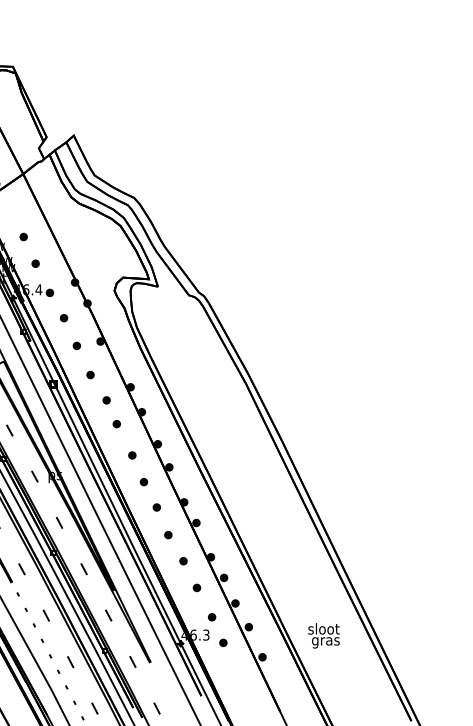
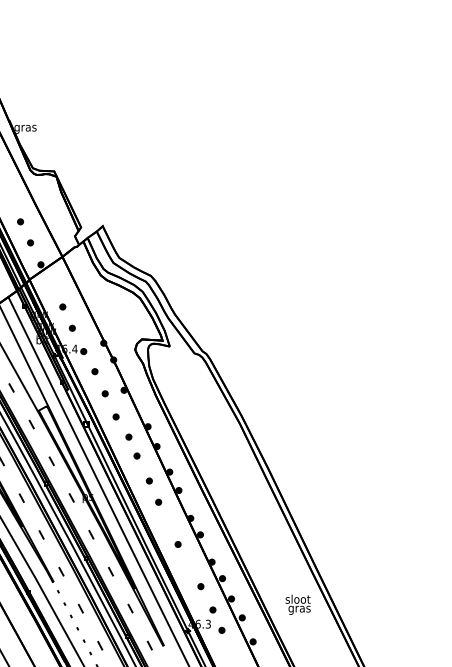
part: (156, 507) -> (168, 522), removed
part: (182, 560) -> (189, 564), removed
text: (323, 635) -> (297, 604), moved

